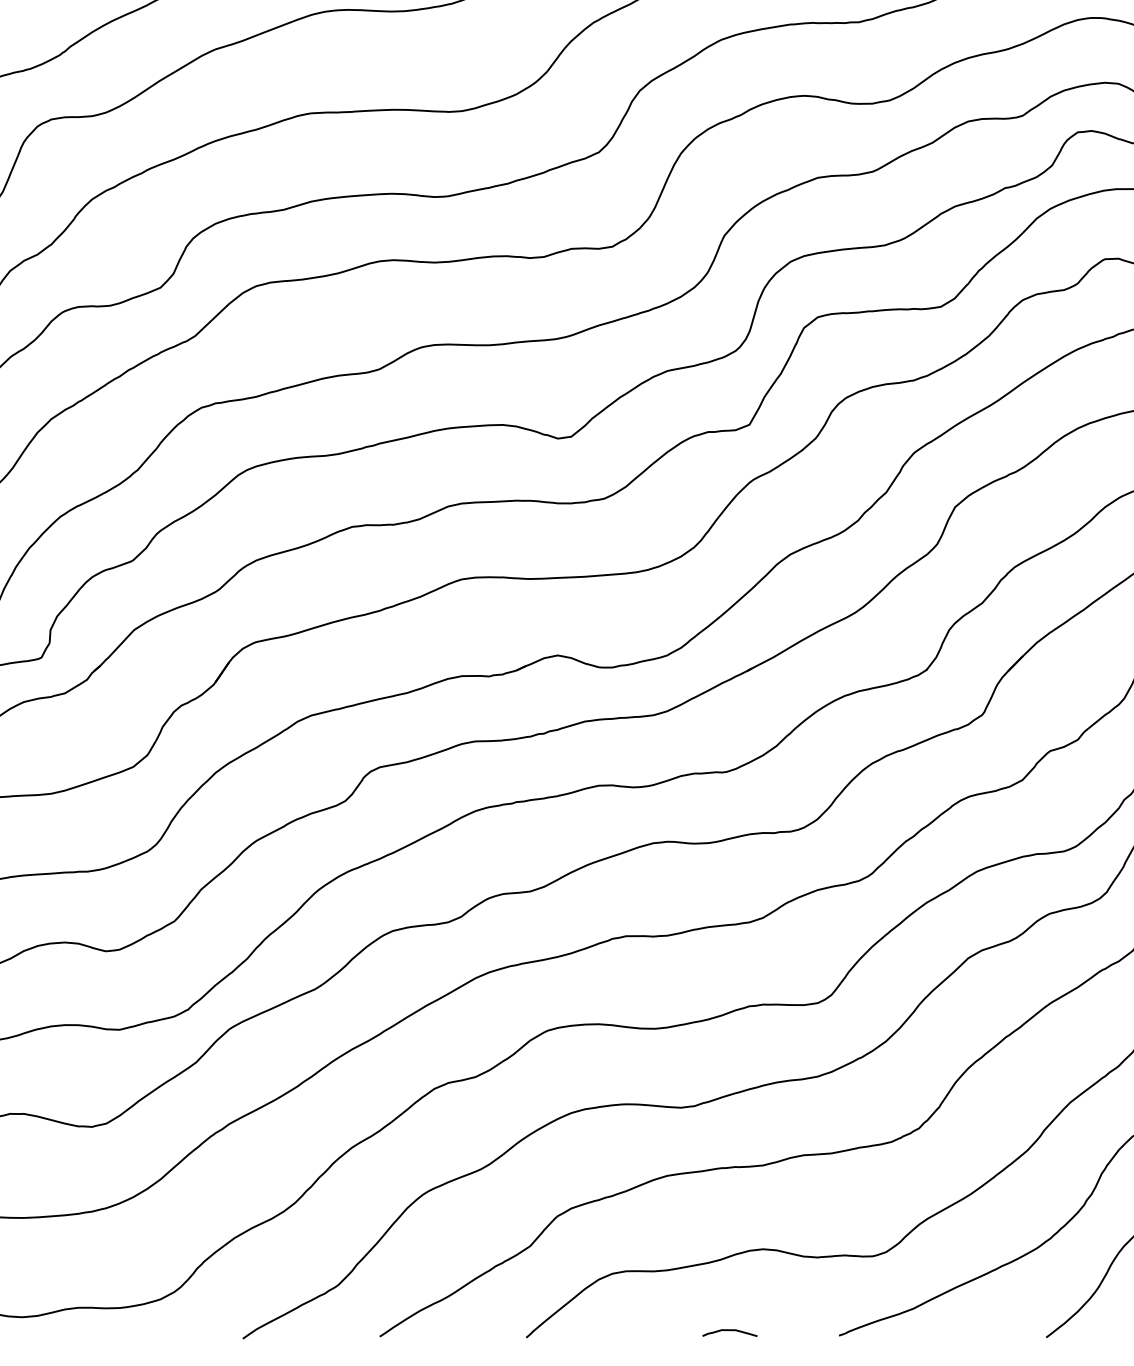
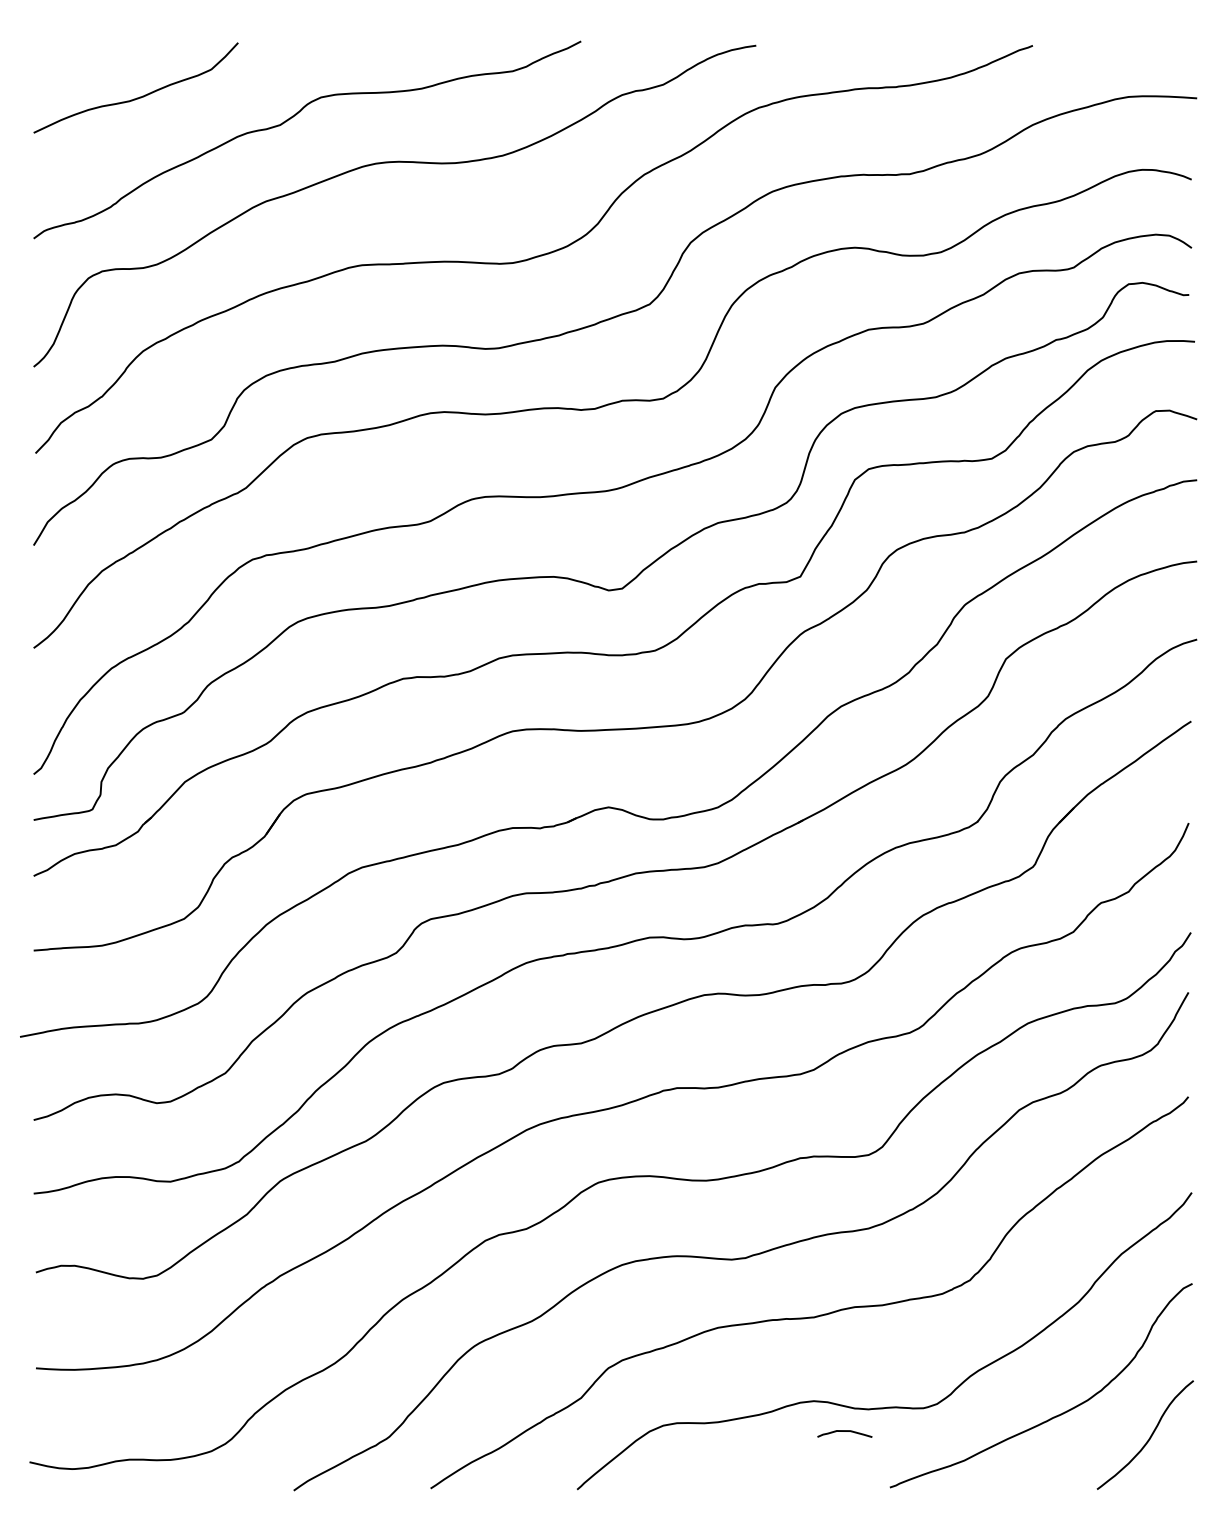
curve: (729, 1330) -> (844, 1431), moved

